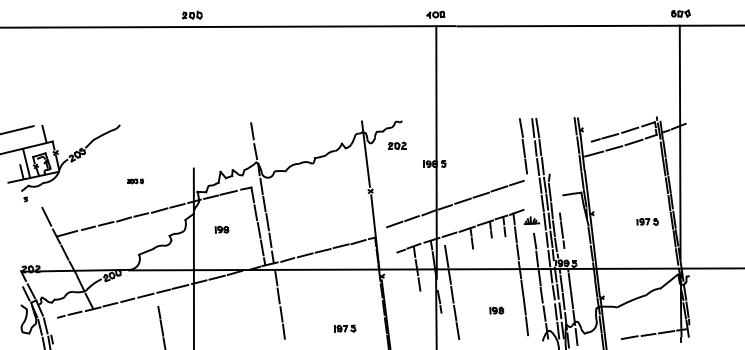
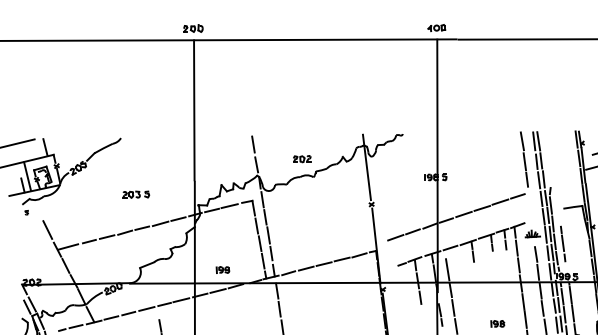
line: (193, 97) -> (194, 110), added
part: (397, 145) -> (302, 158), moved
part: (135, 181) -> (136, 194), size x1.67
part: (221, 229) -> (222, 269), moved

